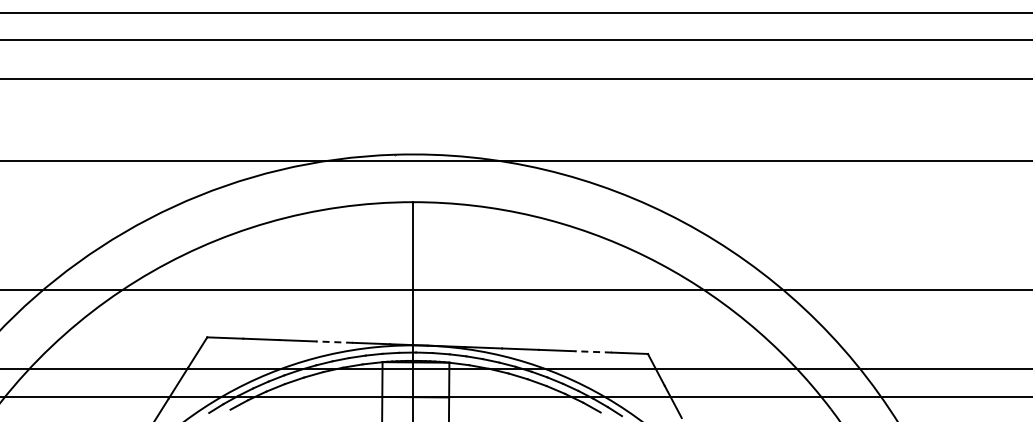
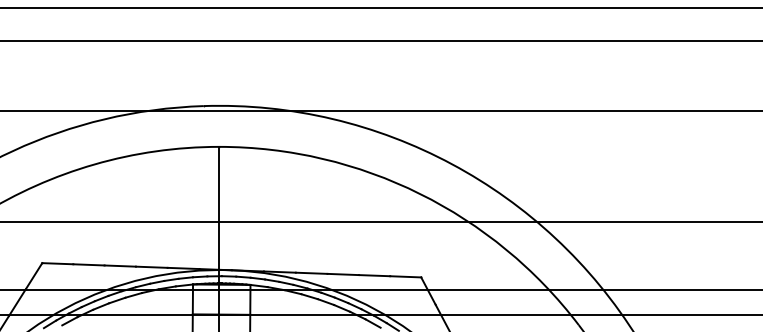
line: (334, 342) -> (151, 267), dashed -> solid
line: (593, 351) -> (374, 275), dashed -> solid

